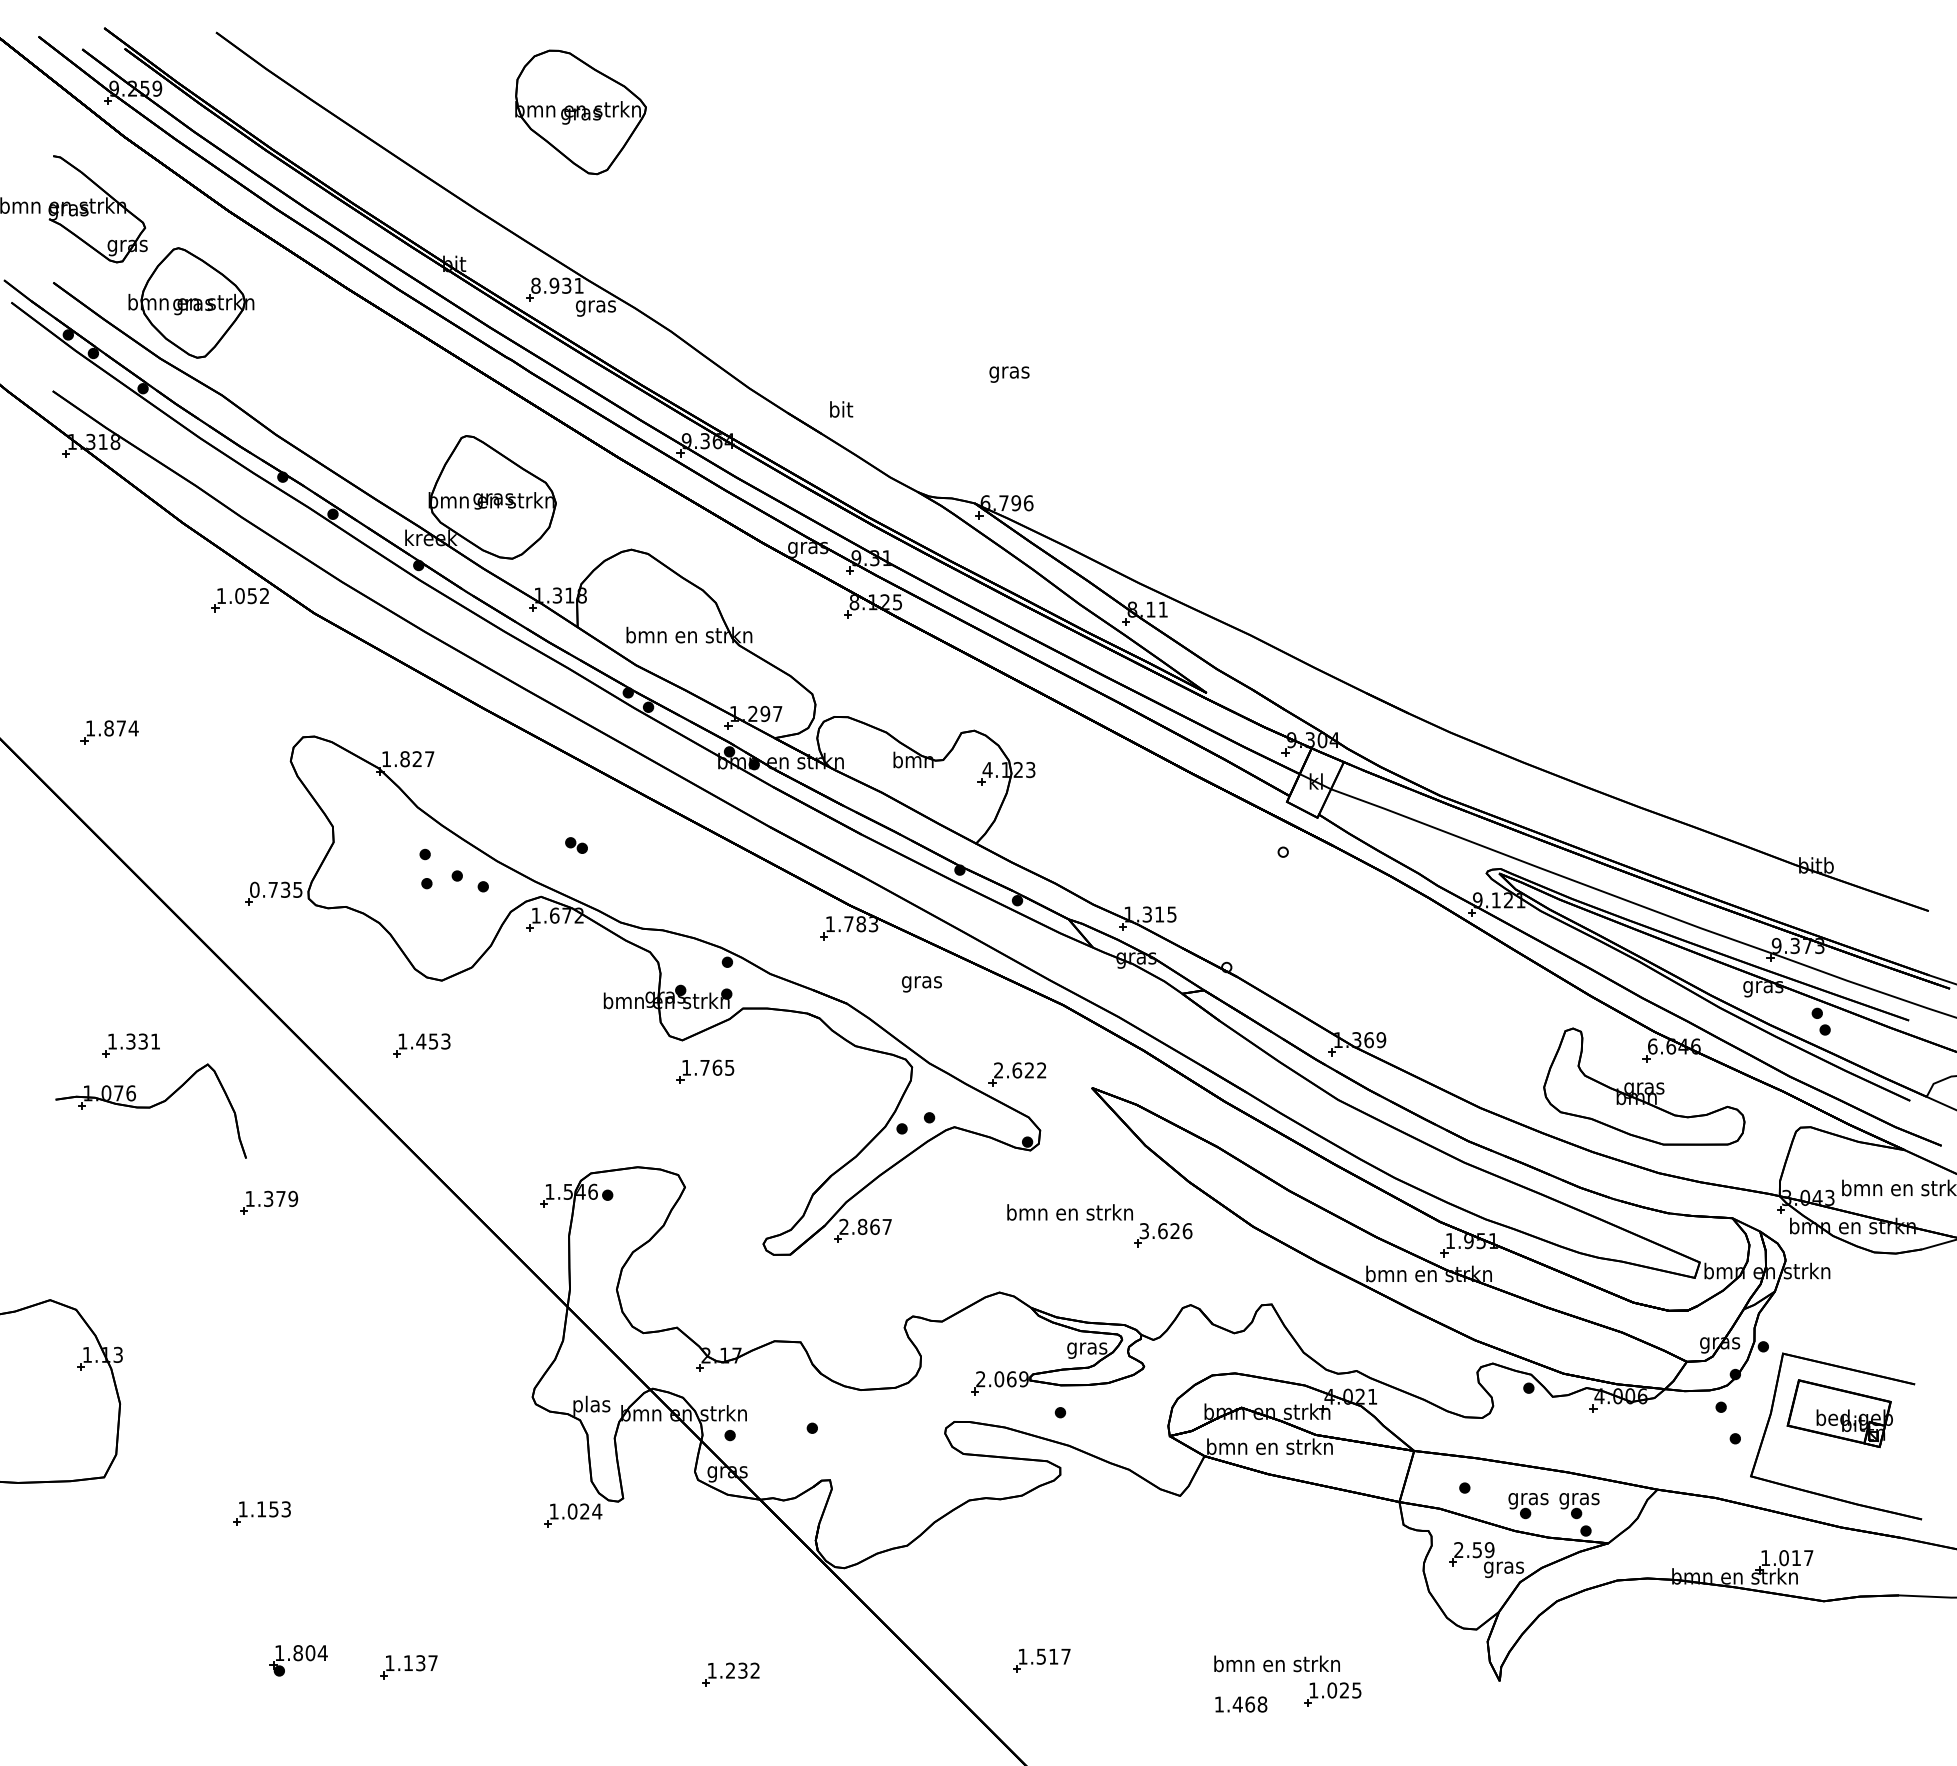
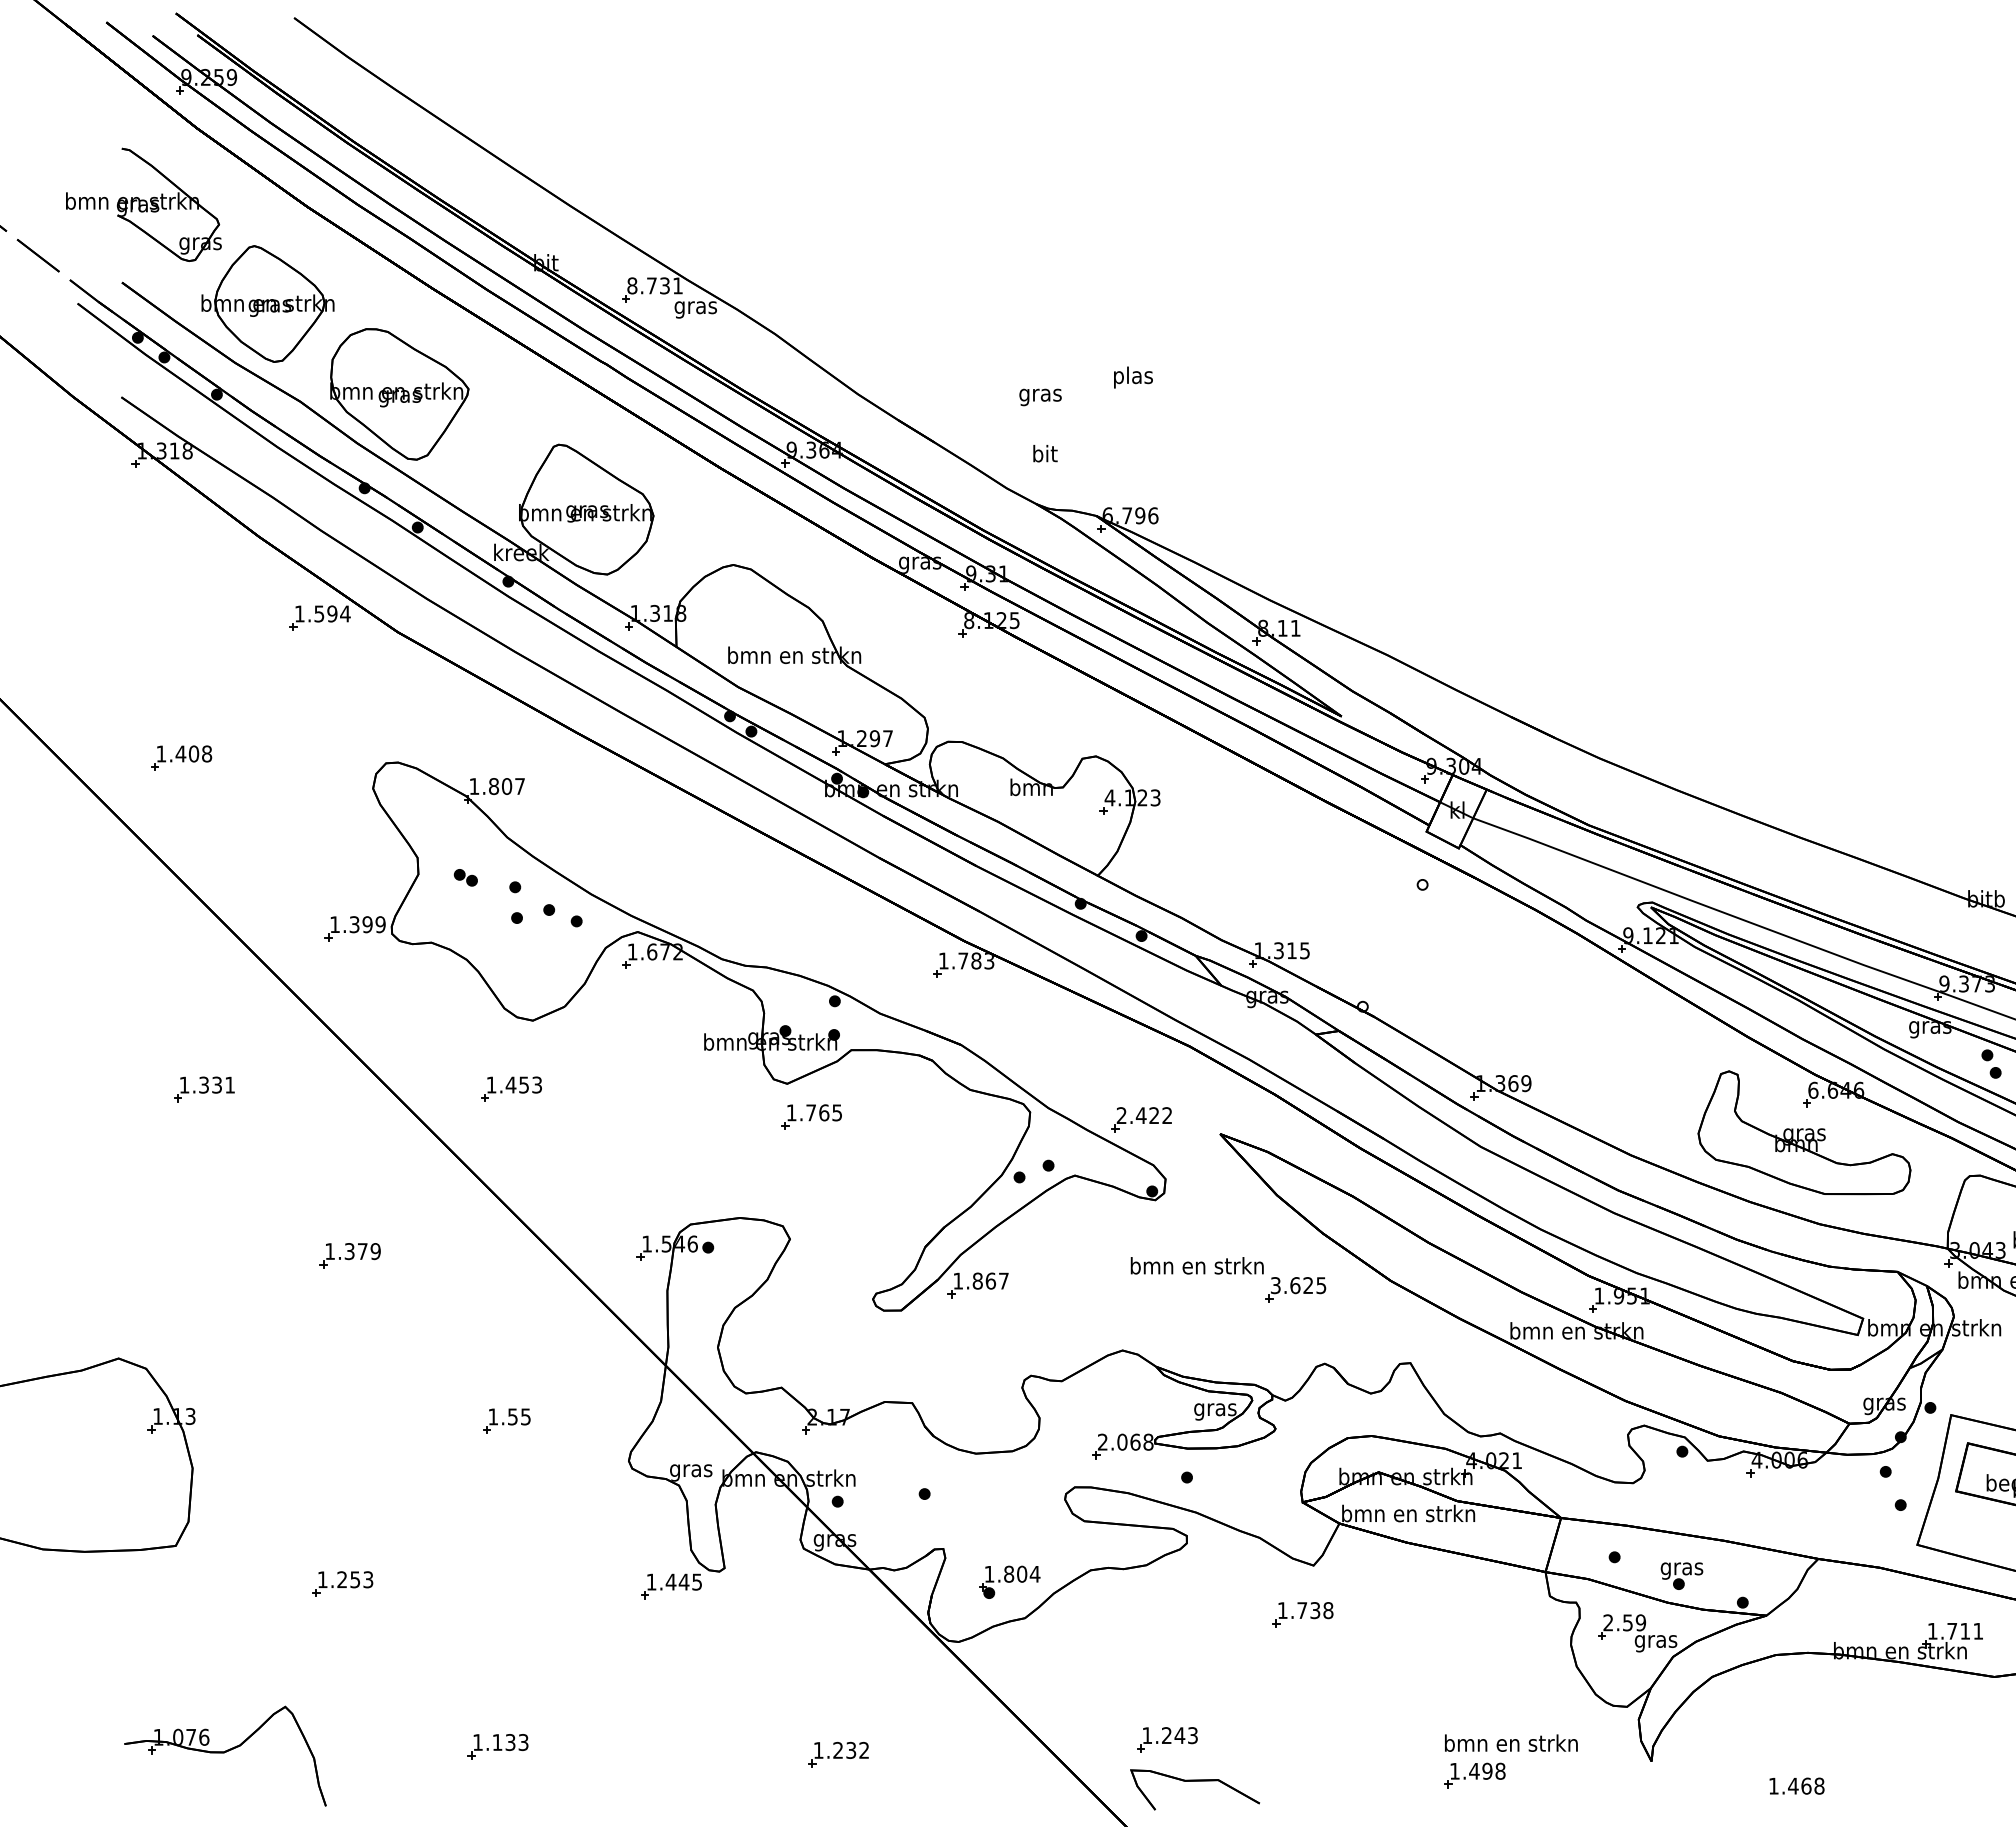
part: (580, 112) -> (399, 394), moved
text: (554, 285) -> (651, 285), 8.931 -> 8.731
text: (1009, 372) -> (1133, 377), gras -> plas
text: (841, 409) -> (1045, 453), moved
text: (252, 596) -> (332, 614), 1.052 -> 1.594
text: (121, 728) -> (194, 754), 1.874 -> 1.408
text: (417, 759) -> (507, 786), 1.827 -> 1.807
part: (576, 845) -> (465, 877), moved
text: (276, 889) -> (357, 924), 0.735 -> 1.399
text: (921, 984) -> (1040, 397), moved
text: (1017, 1070) -> (1141, 1115), 2.622 -> 2.422
part: (150, 1110) -> (224, 1755), moved
text: (843, 1226) -> (957, 1280), 2.867 -> 1.867
text: (1187, 1231) -> (1321, 1285), 3.626 -> 3.625
part: (416, 1359) -> (506, 1421), added
text: (1023, 1379) -> (1147, 1442), 2.069 -> 2.068
text: (591, 1405) -> (691, 1469), plas -> gras
part: (1579, 1506) -> (1735, 1576), removed
text: (261, 1509) -> (342, 1579), 1.153 -> 1.253
text: (584, 1511) -> (683, 1582), 1.024 -> 1.445
part: (1169, 1542) -> (1302, 1614), added
text: (1796, 1558) -> (1965, 1631), 1.017 -> 1.711
text: (1053, 1656) -> (1179, 1735), 1.517 -> 1.243
part: (298, 1660) -> (1009, 1582), moved
text: (432, 1663) -> (522, 1742), 1.137 -> 1.133
text: (1276, 1663) -> (1510, 1742), moved
text: (1344, 1690) -> (1487, 1771), 1.025 -> 1.498
part: (1067, 1700) -> (1194, 1781), added
text: (1241, 1704) -> (1797, 1786), moved

